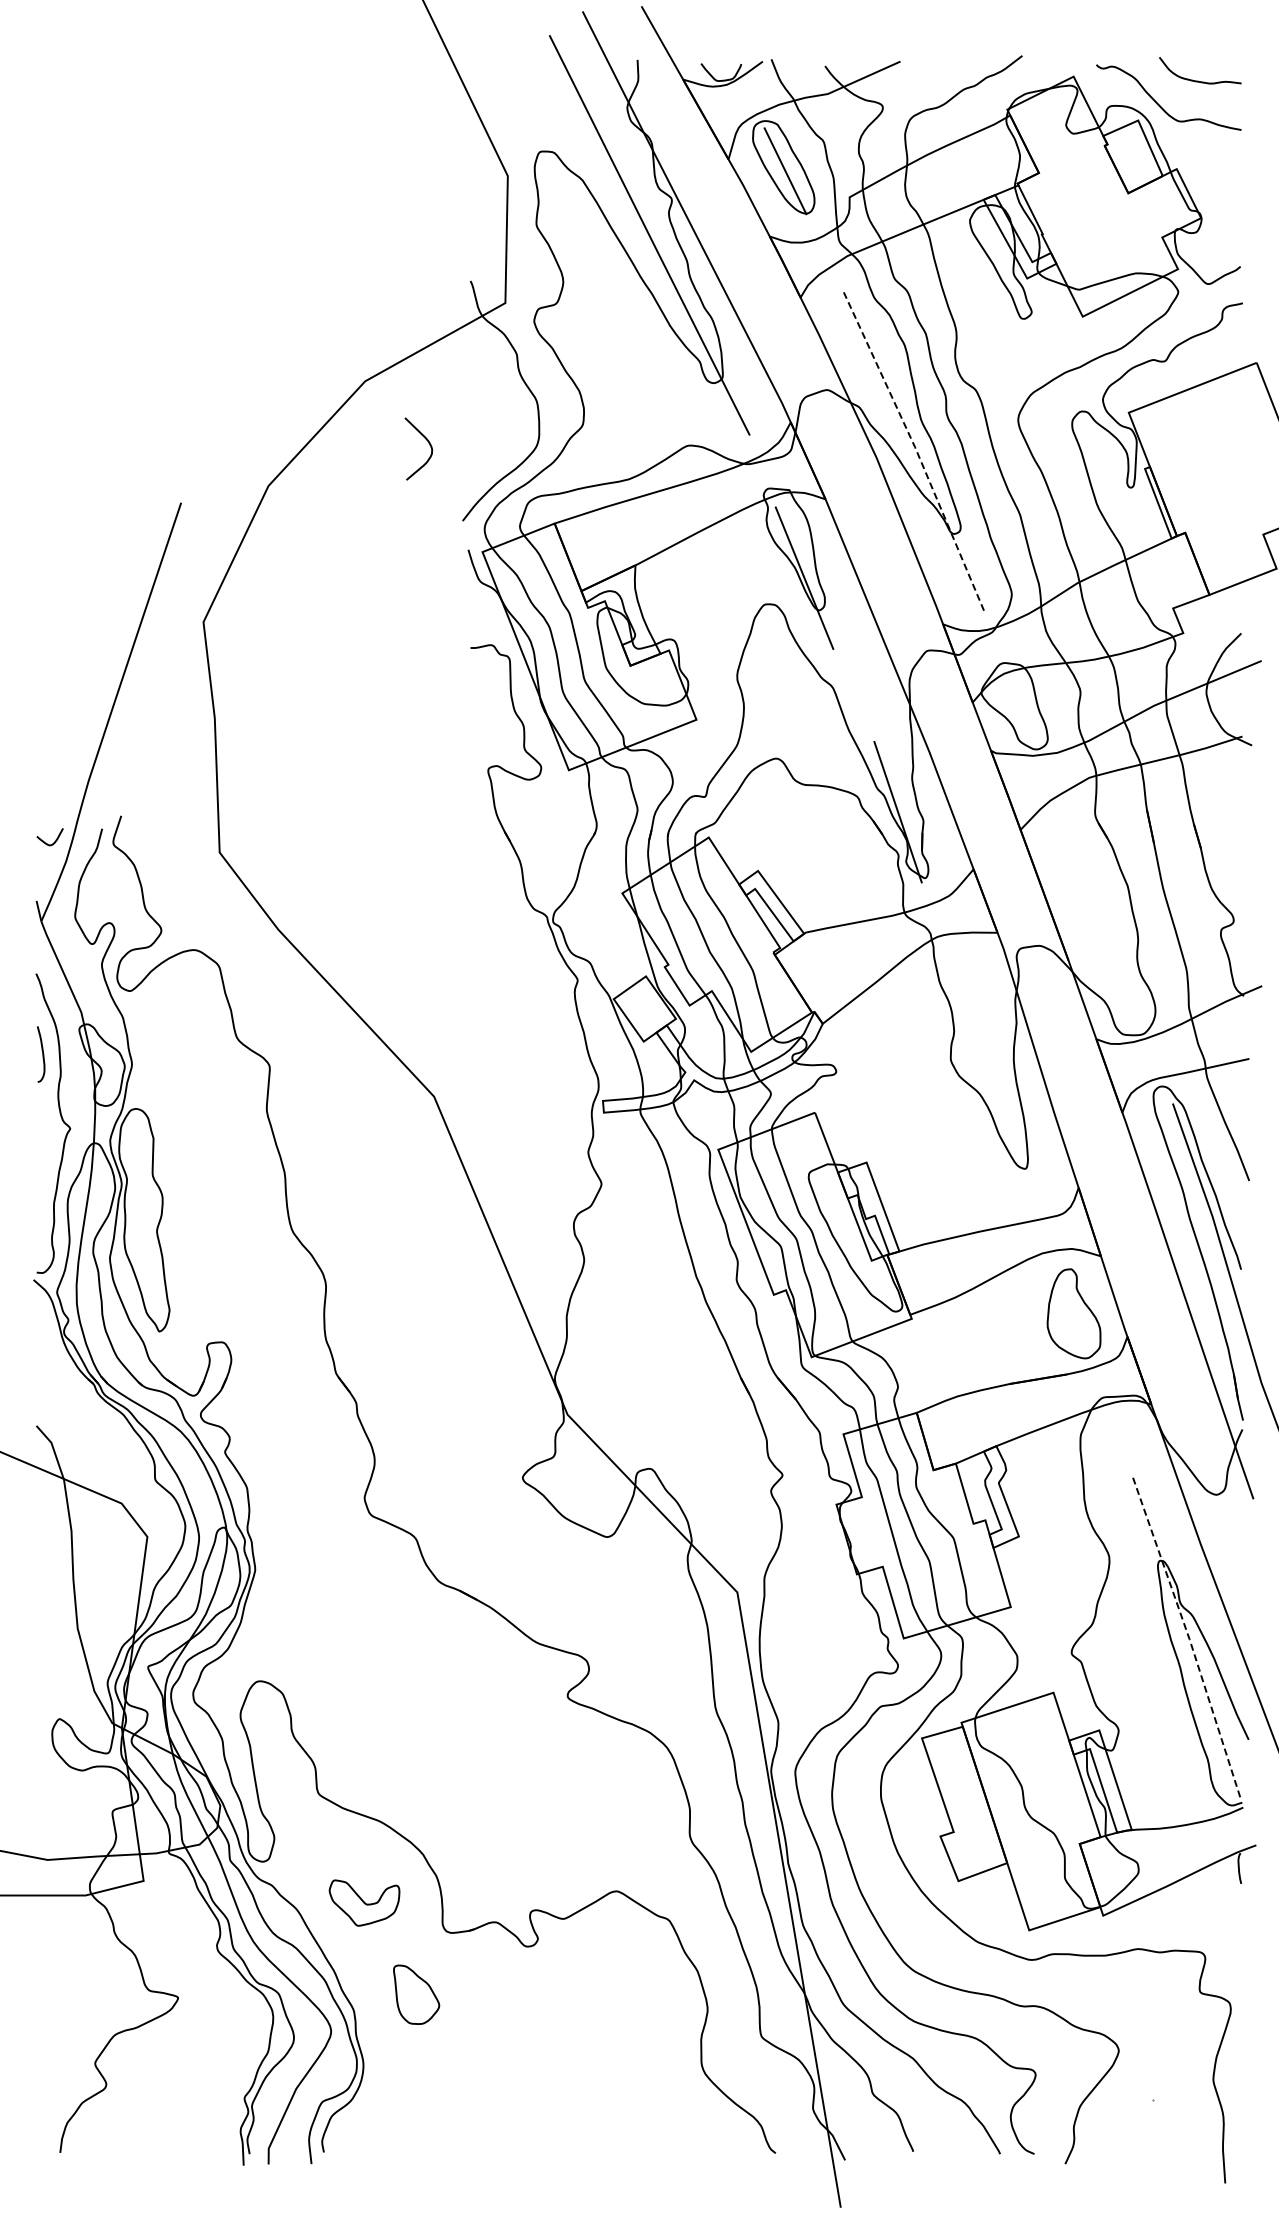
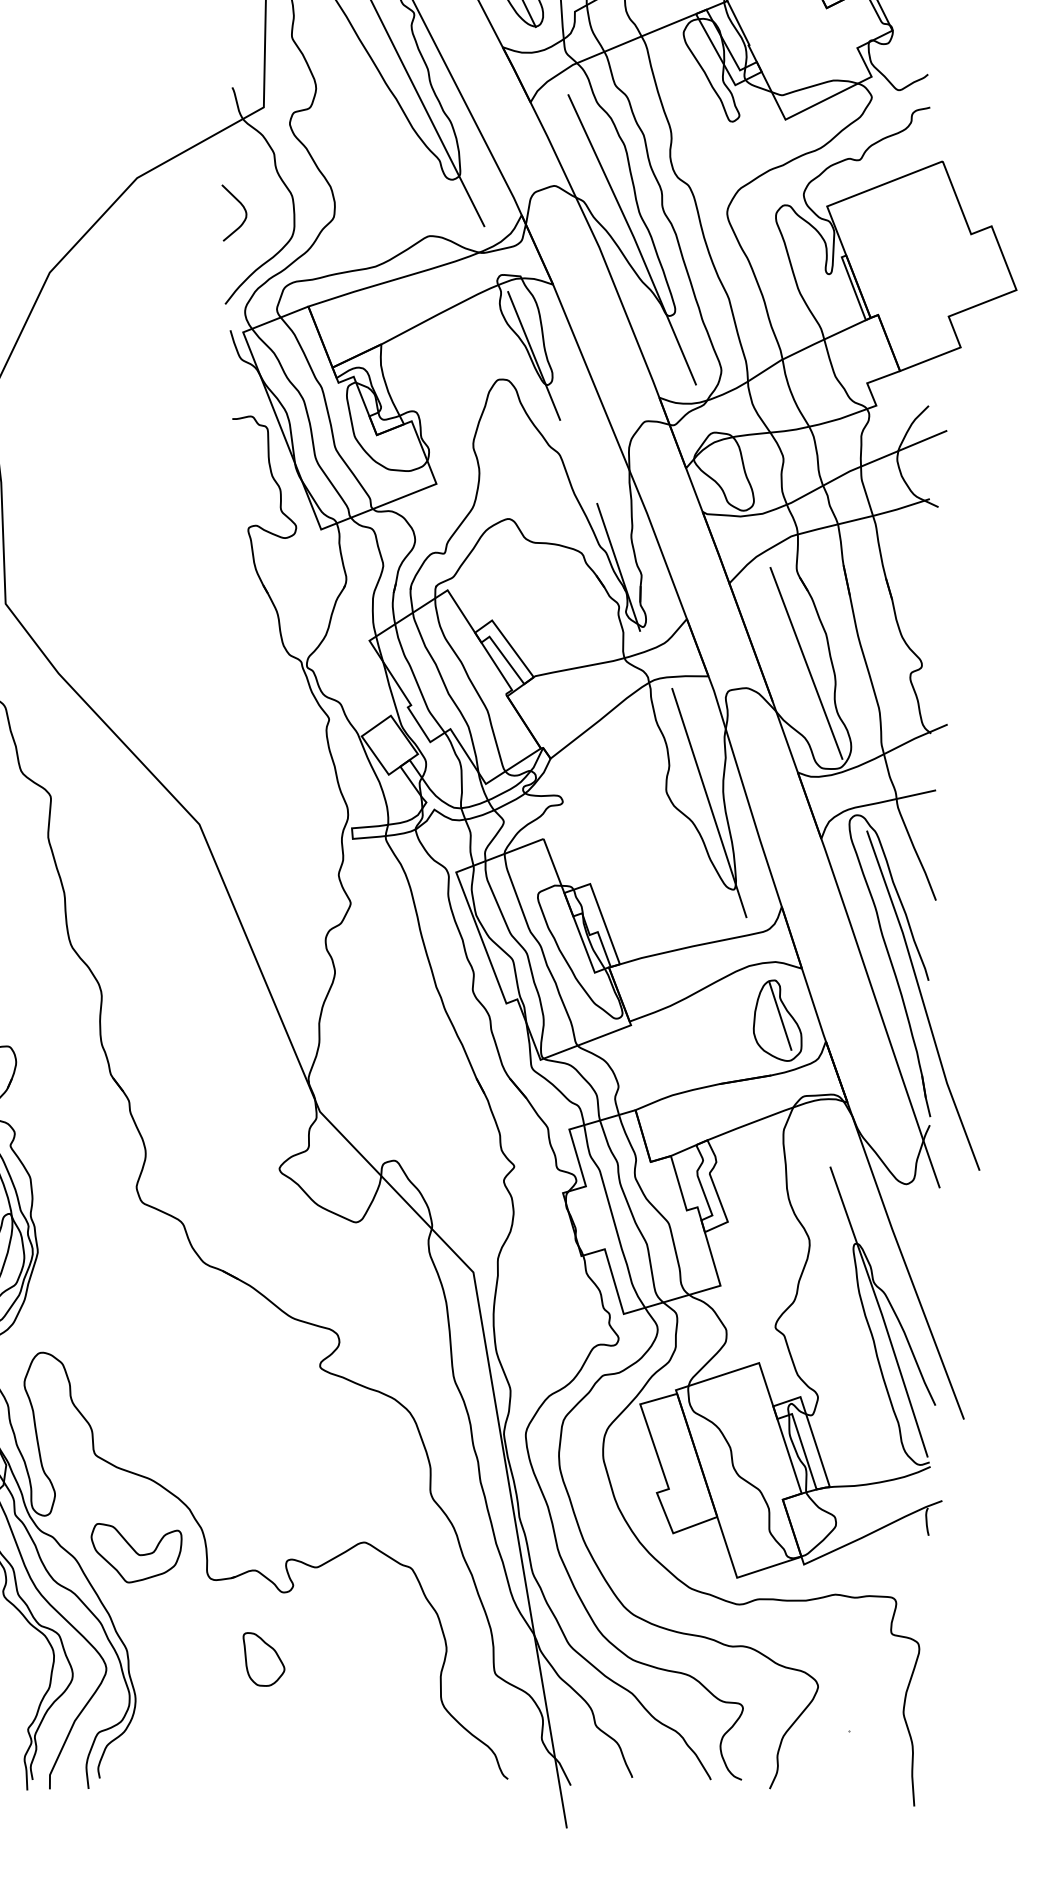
curve: (428, 443) -> (243, 208), moved
line: (915, 448) -> (634, 238), dashed -> solid
line: (1105, 918) -> (806, 663), added
line: (998, 1072) -> (709, 802), added
line: (1076, 1308) -> (779, 1015), added
line: (1188, 1635) -> (881, 1311), dashed -> solid
part: (364, 1902) -> (136, 1552), size x1.43
part: (416, 1994) -> (263, 1659), moved

